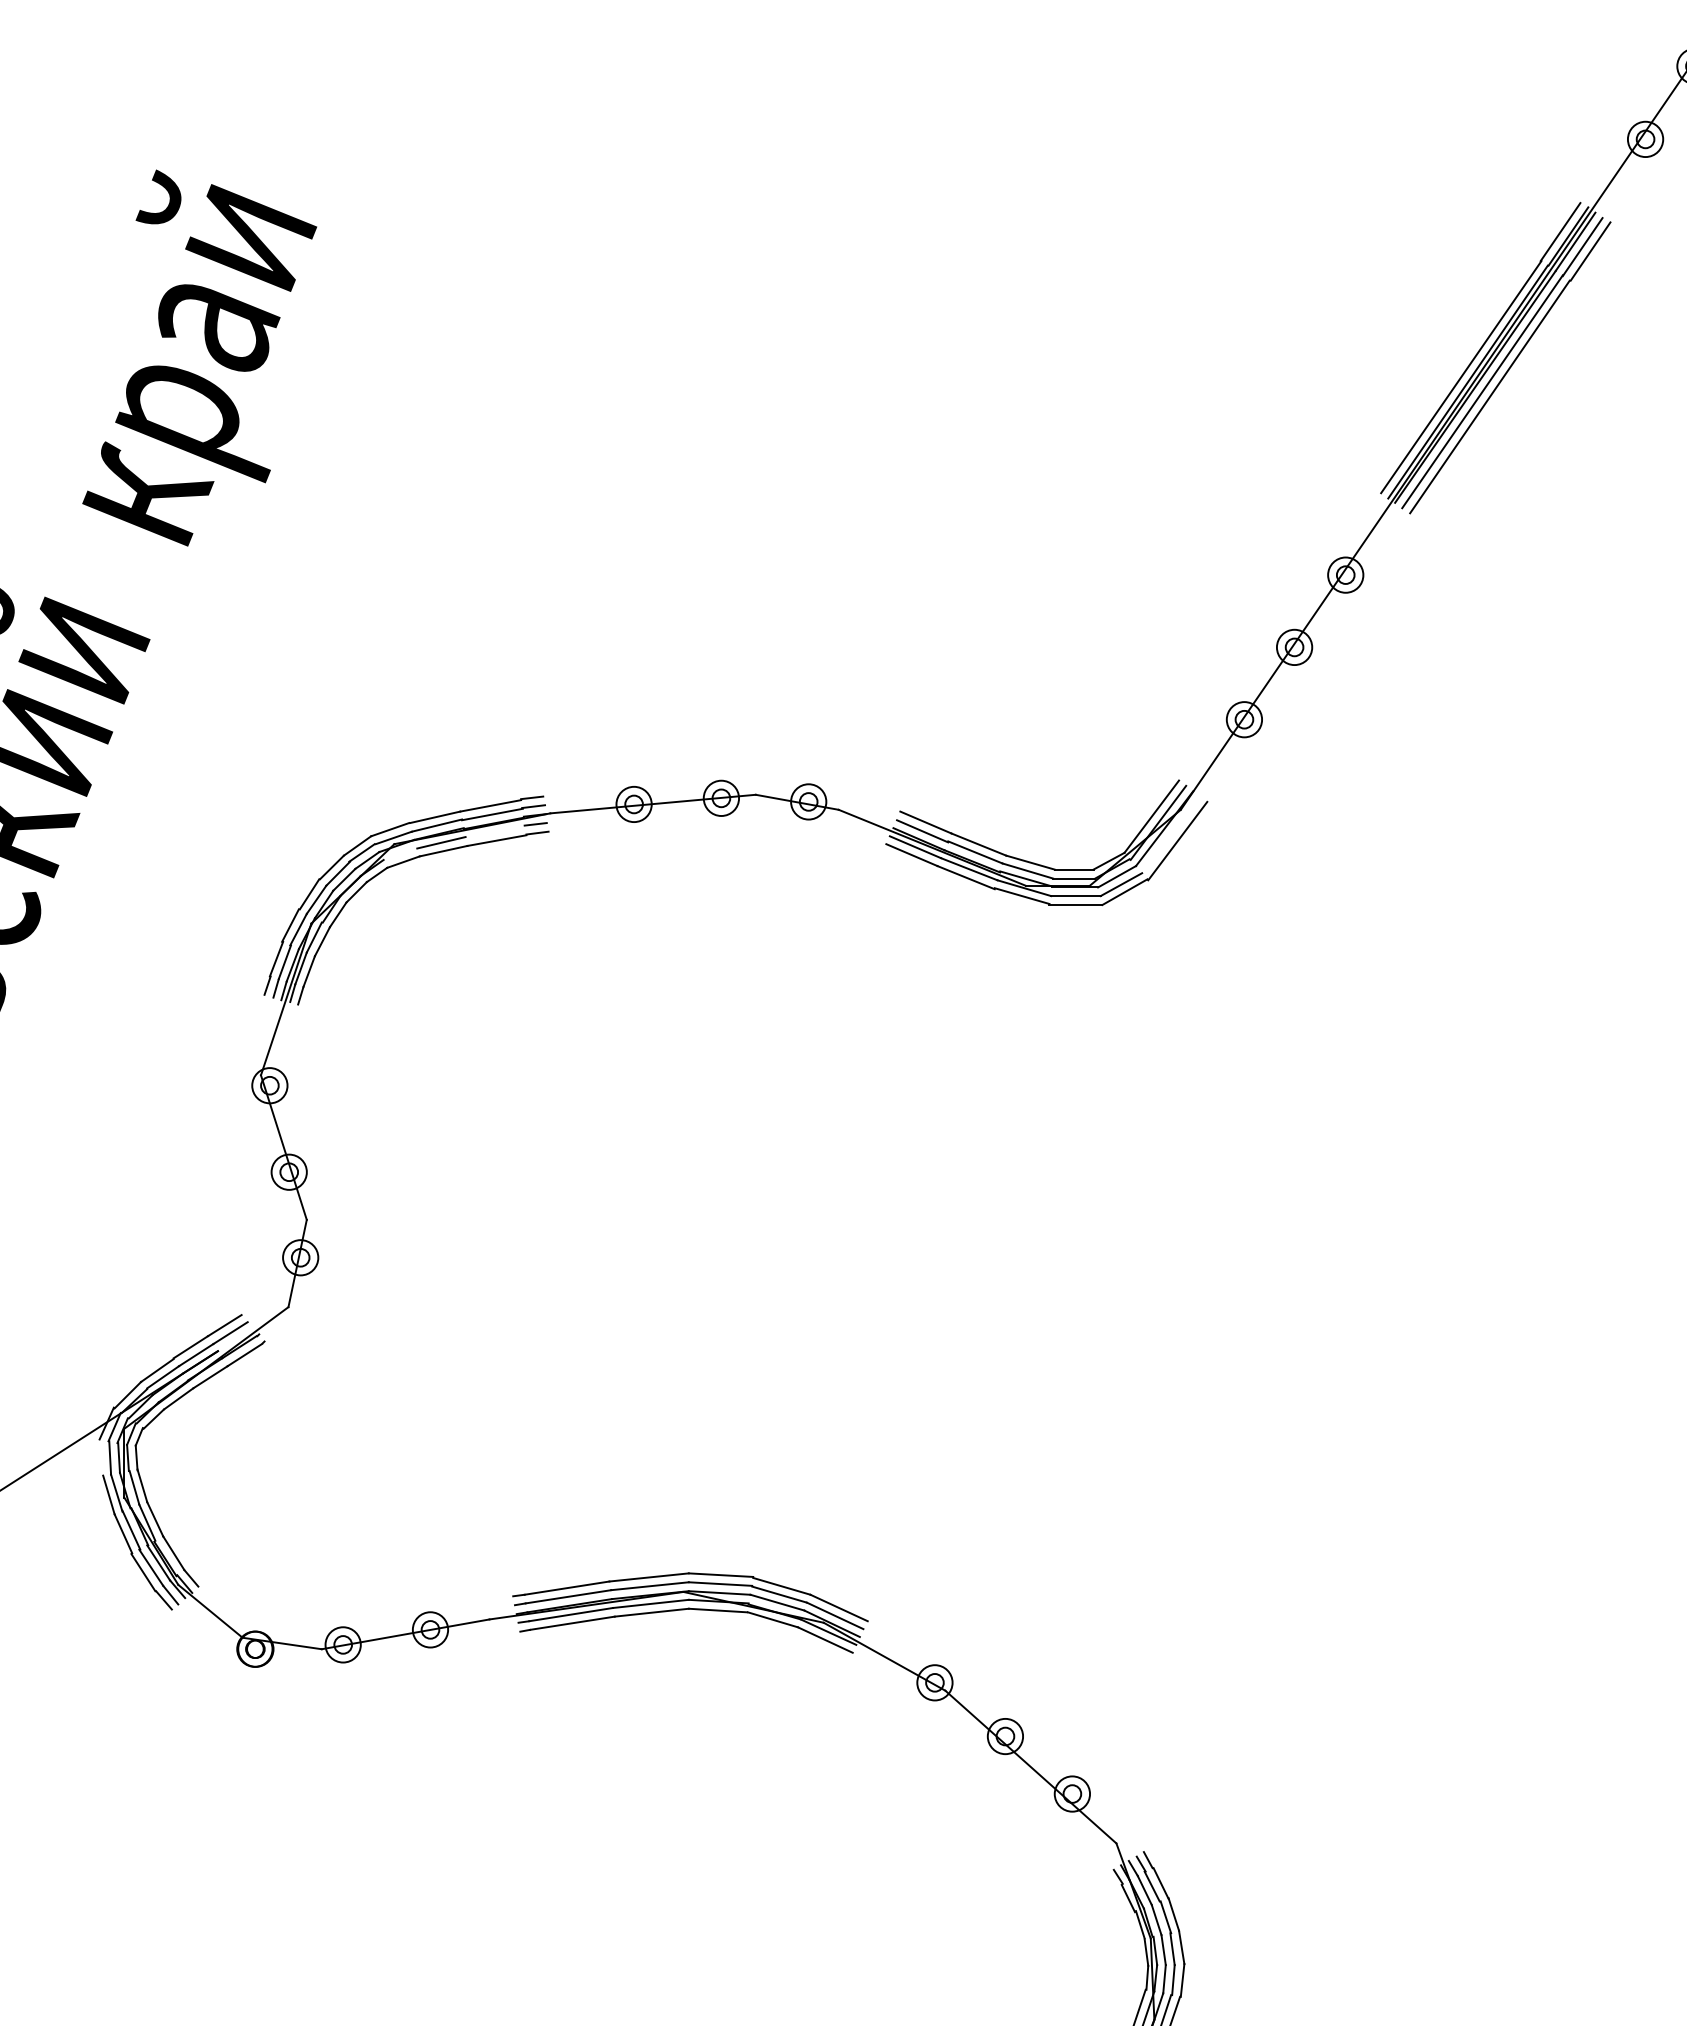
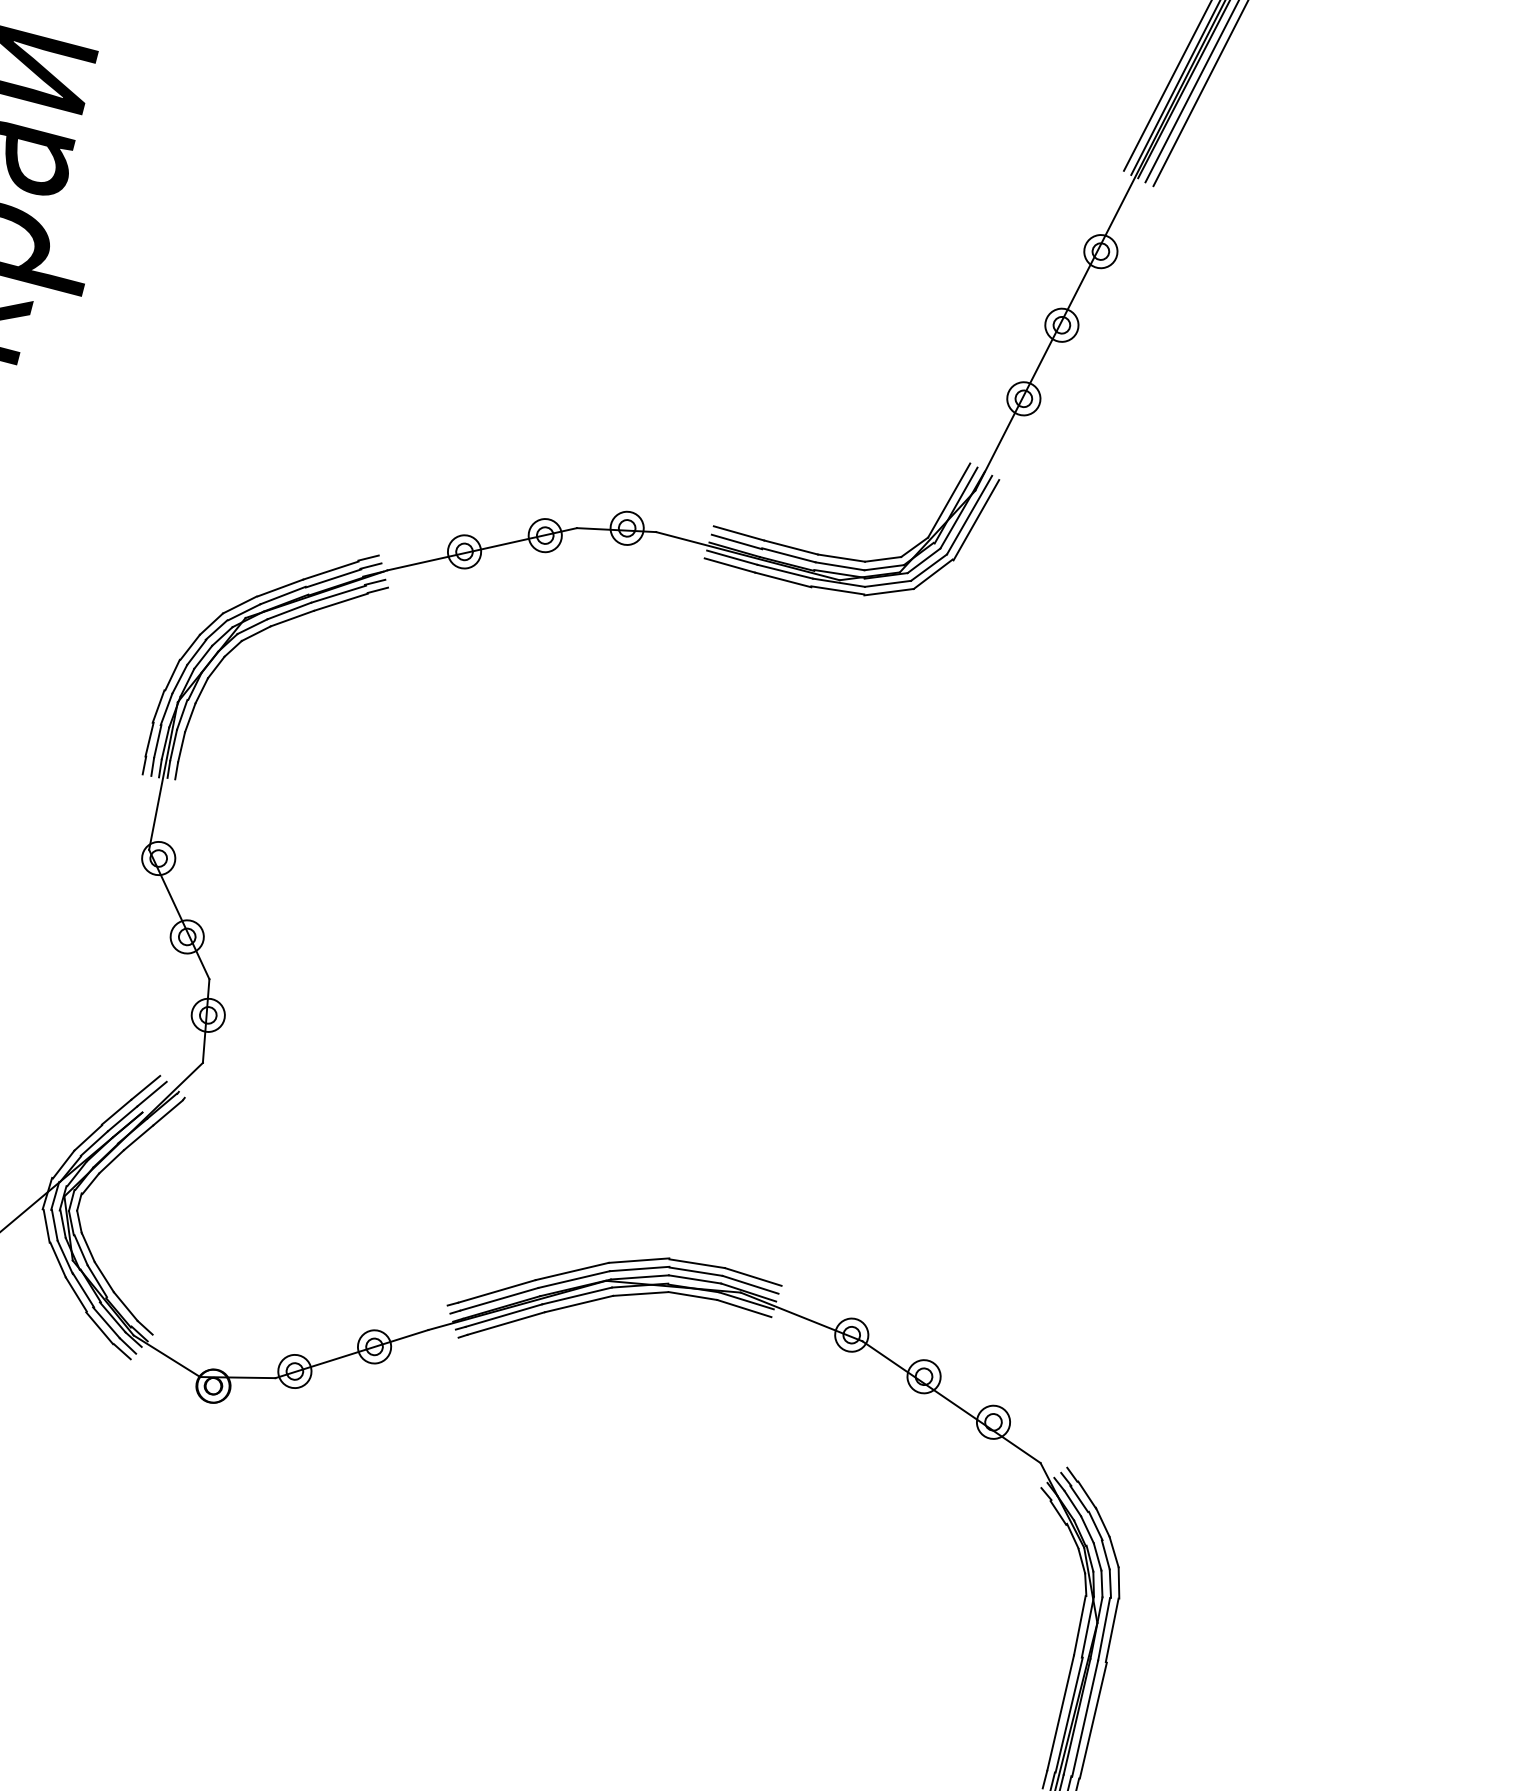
line: (495, 831) -> (338, 593), added
line: (1171, 834) -> (969, 514), added
line: (400, 853) -> (252, 625), added
line: (101, 1457) -> (46, 1225), added

